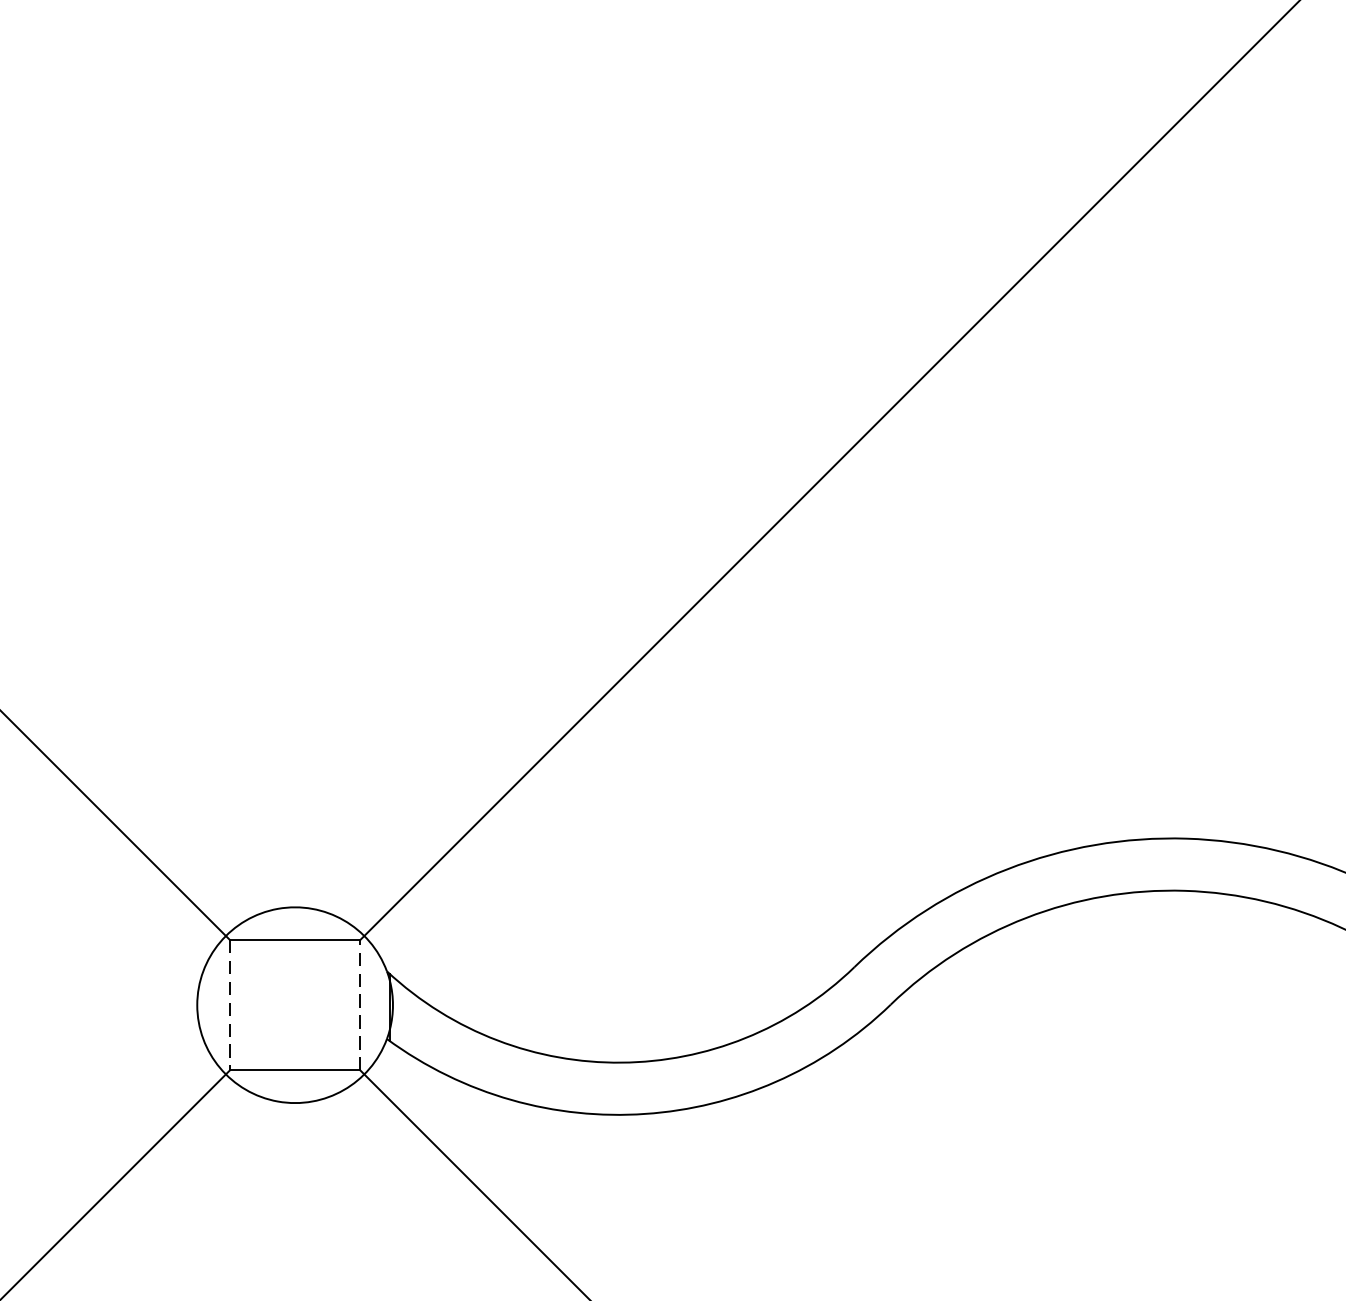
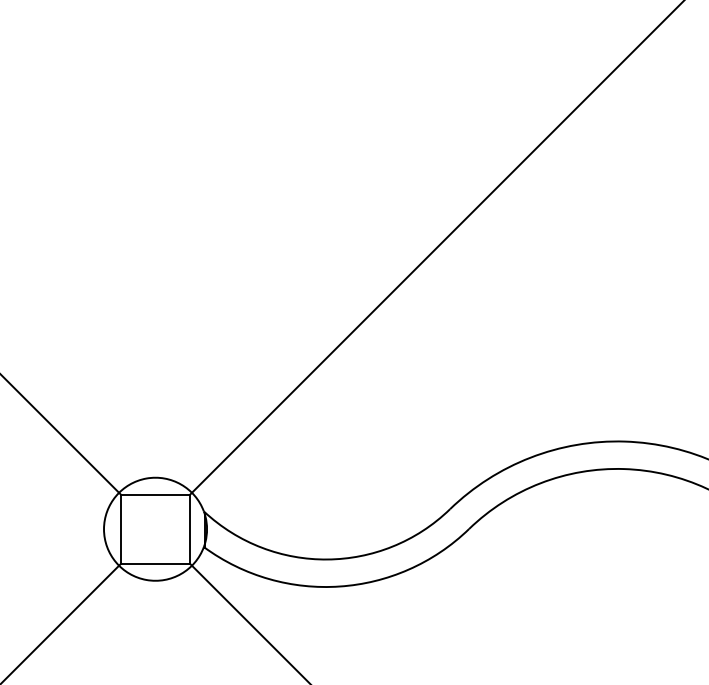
line: (359, 1003) -> (189, 528), dashed -> solid
line: (230, 1005) -> (121, 529), dashed -> solid

